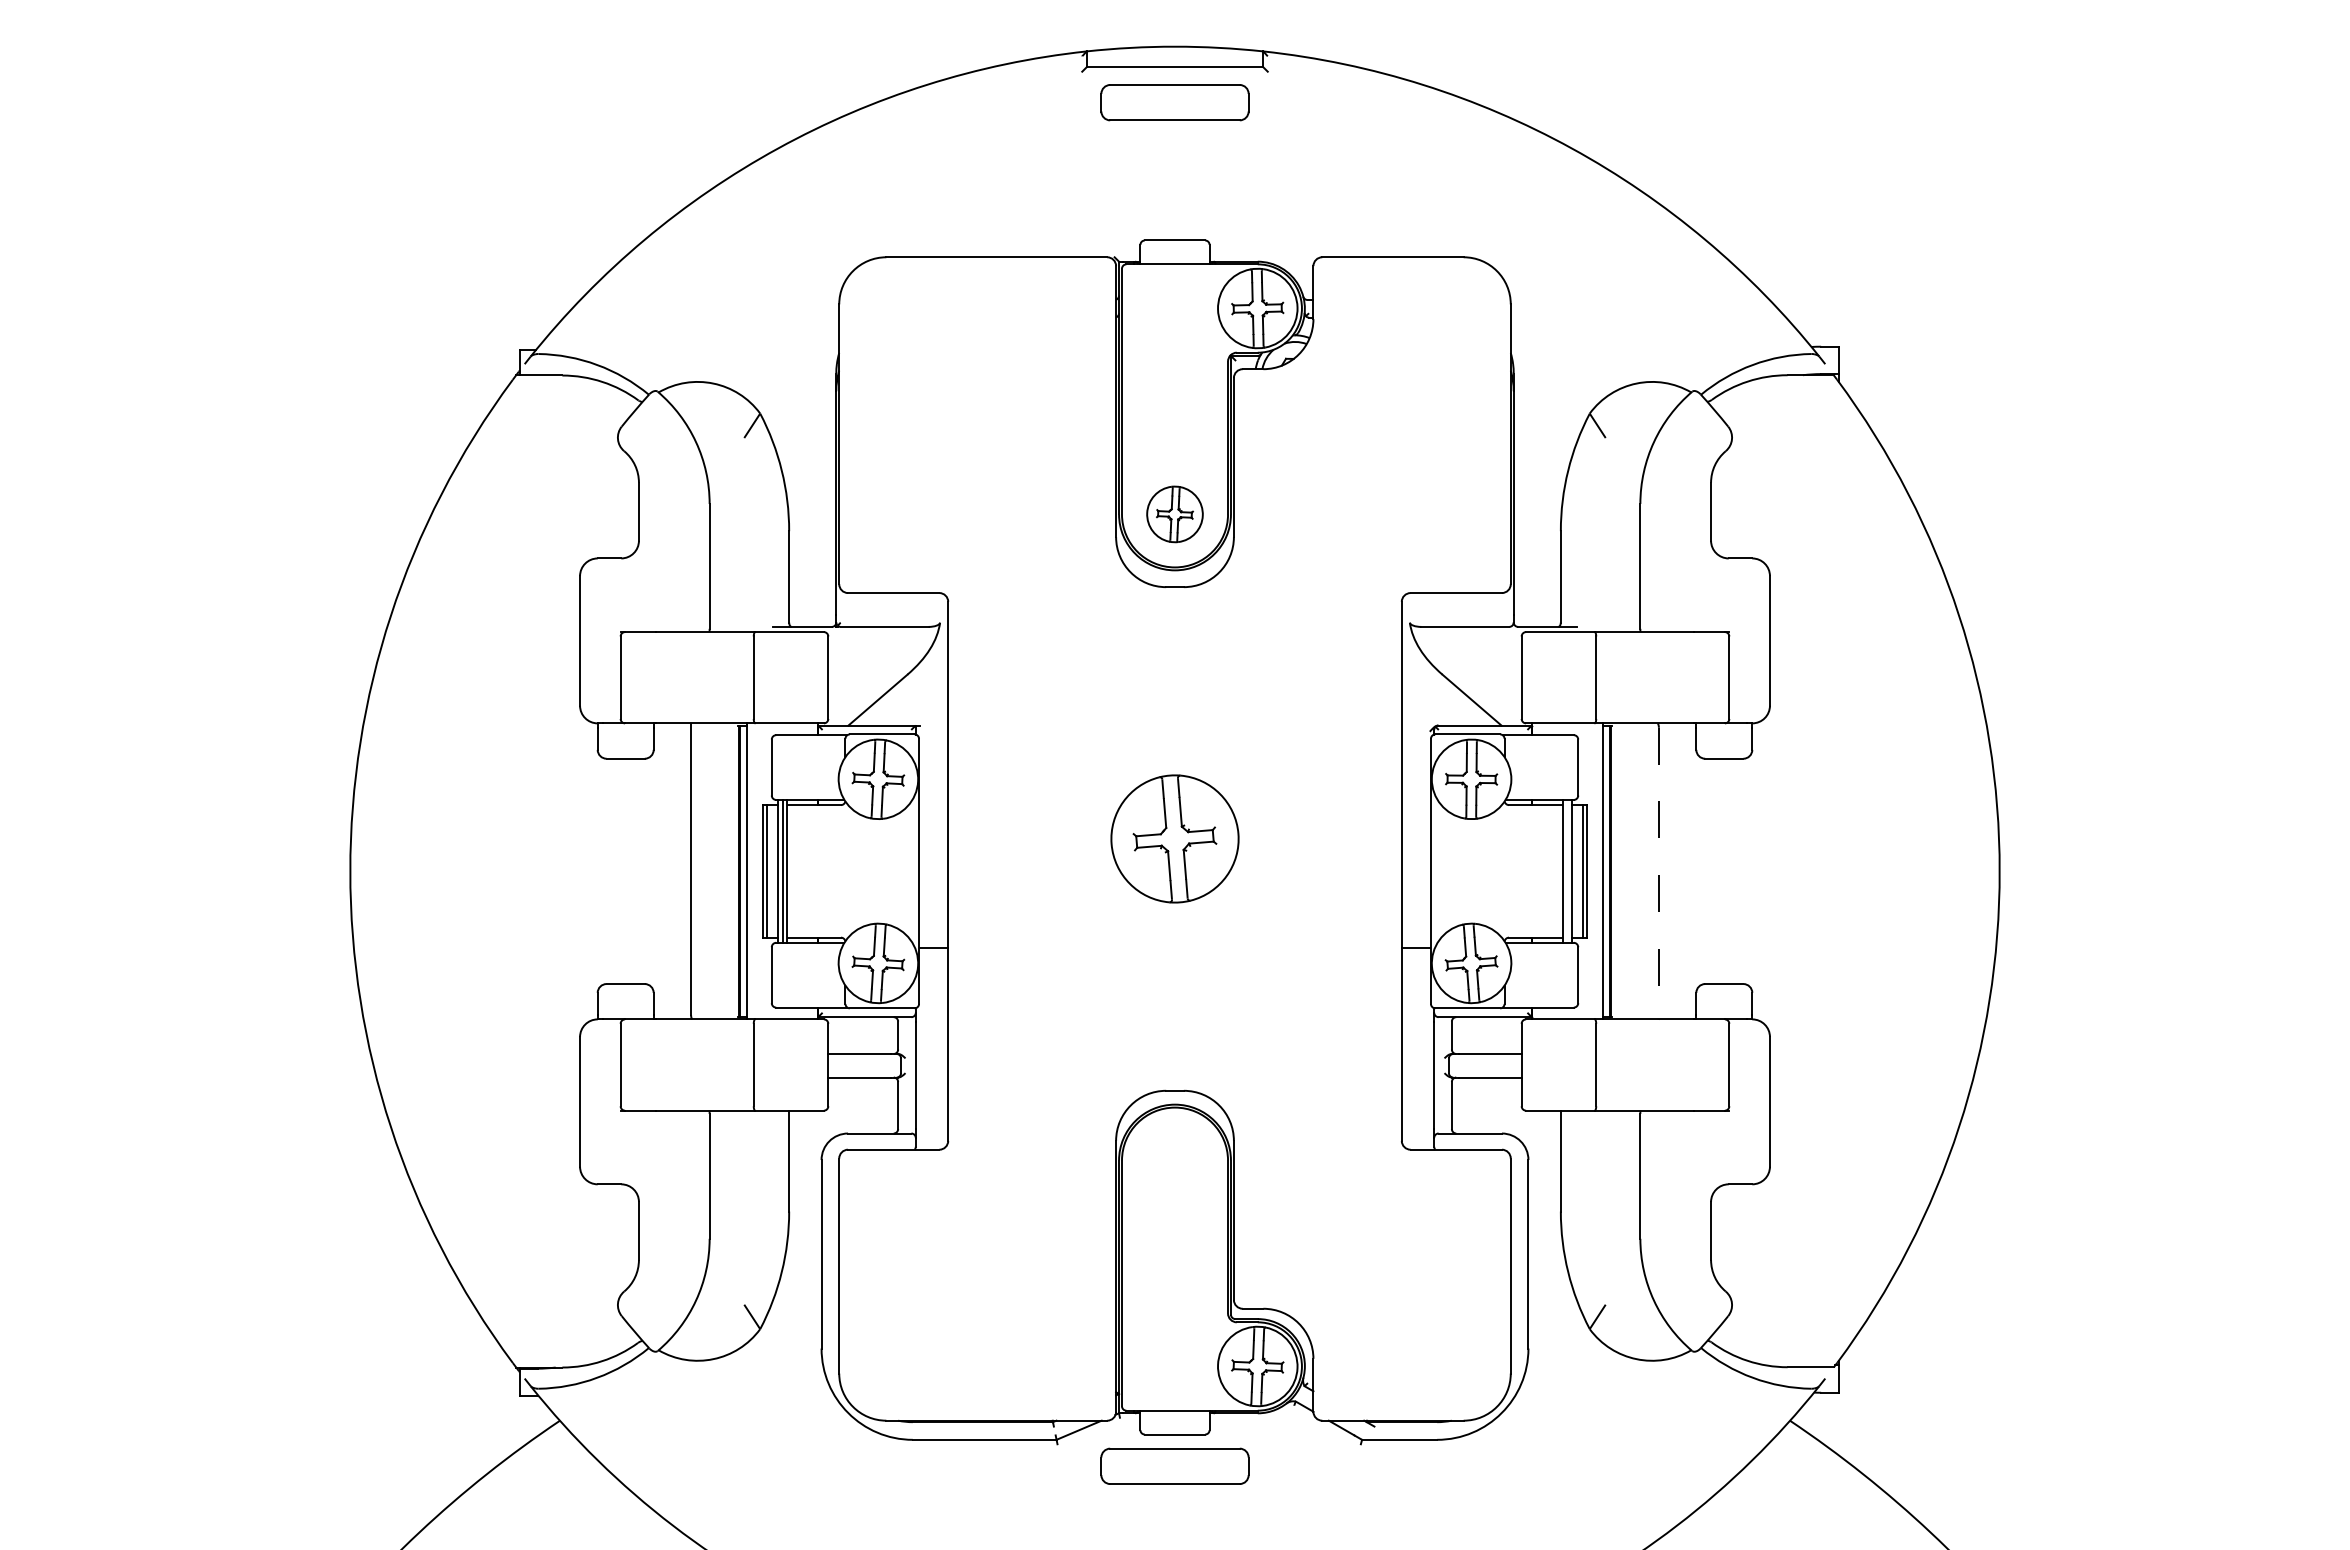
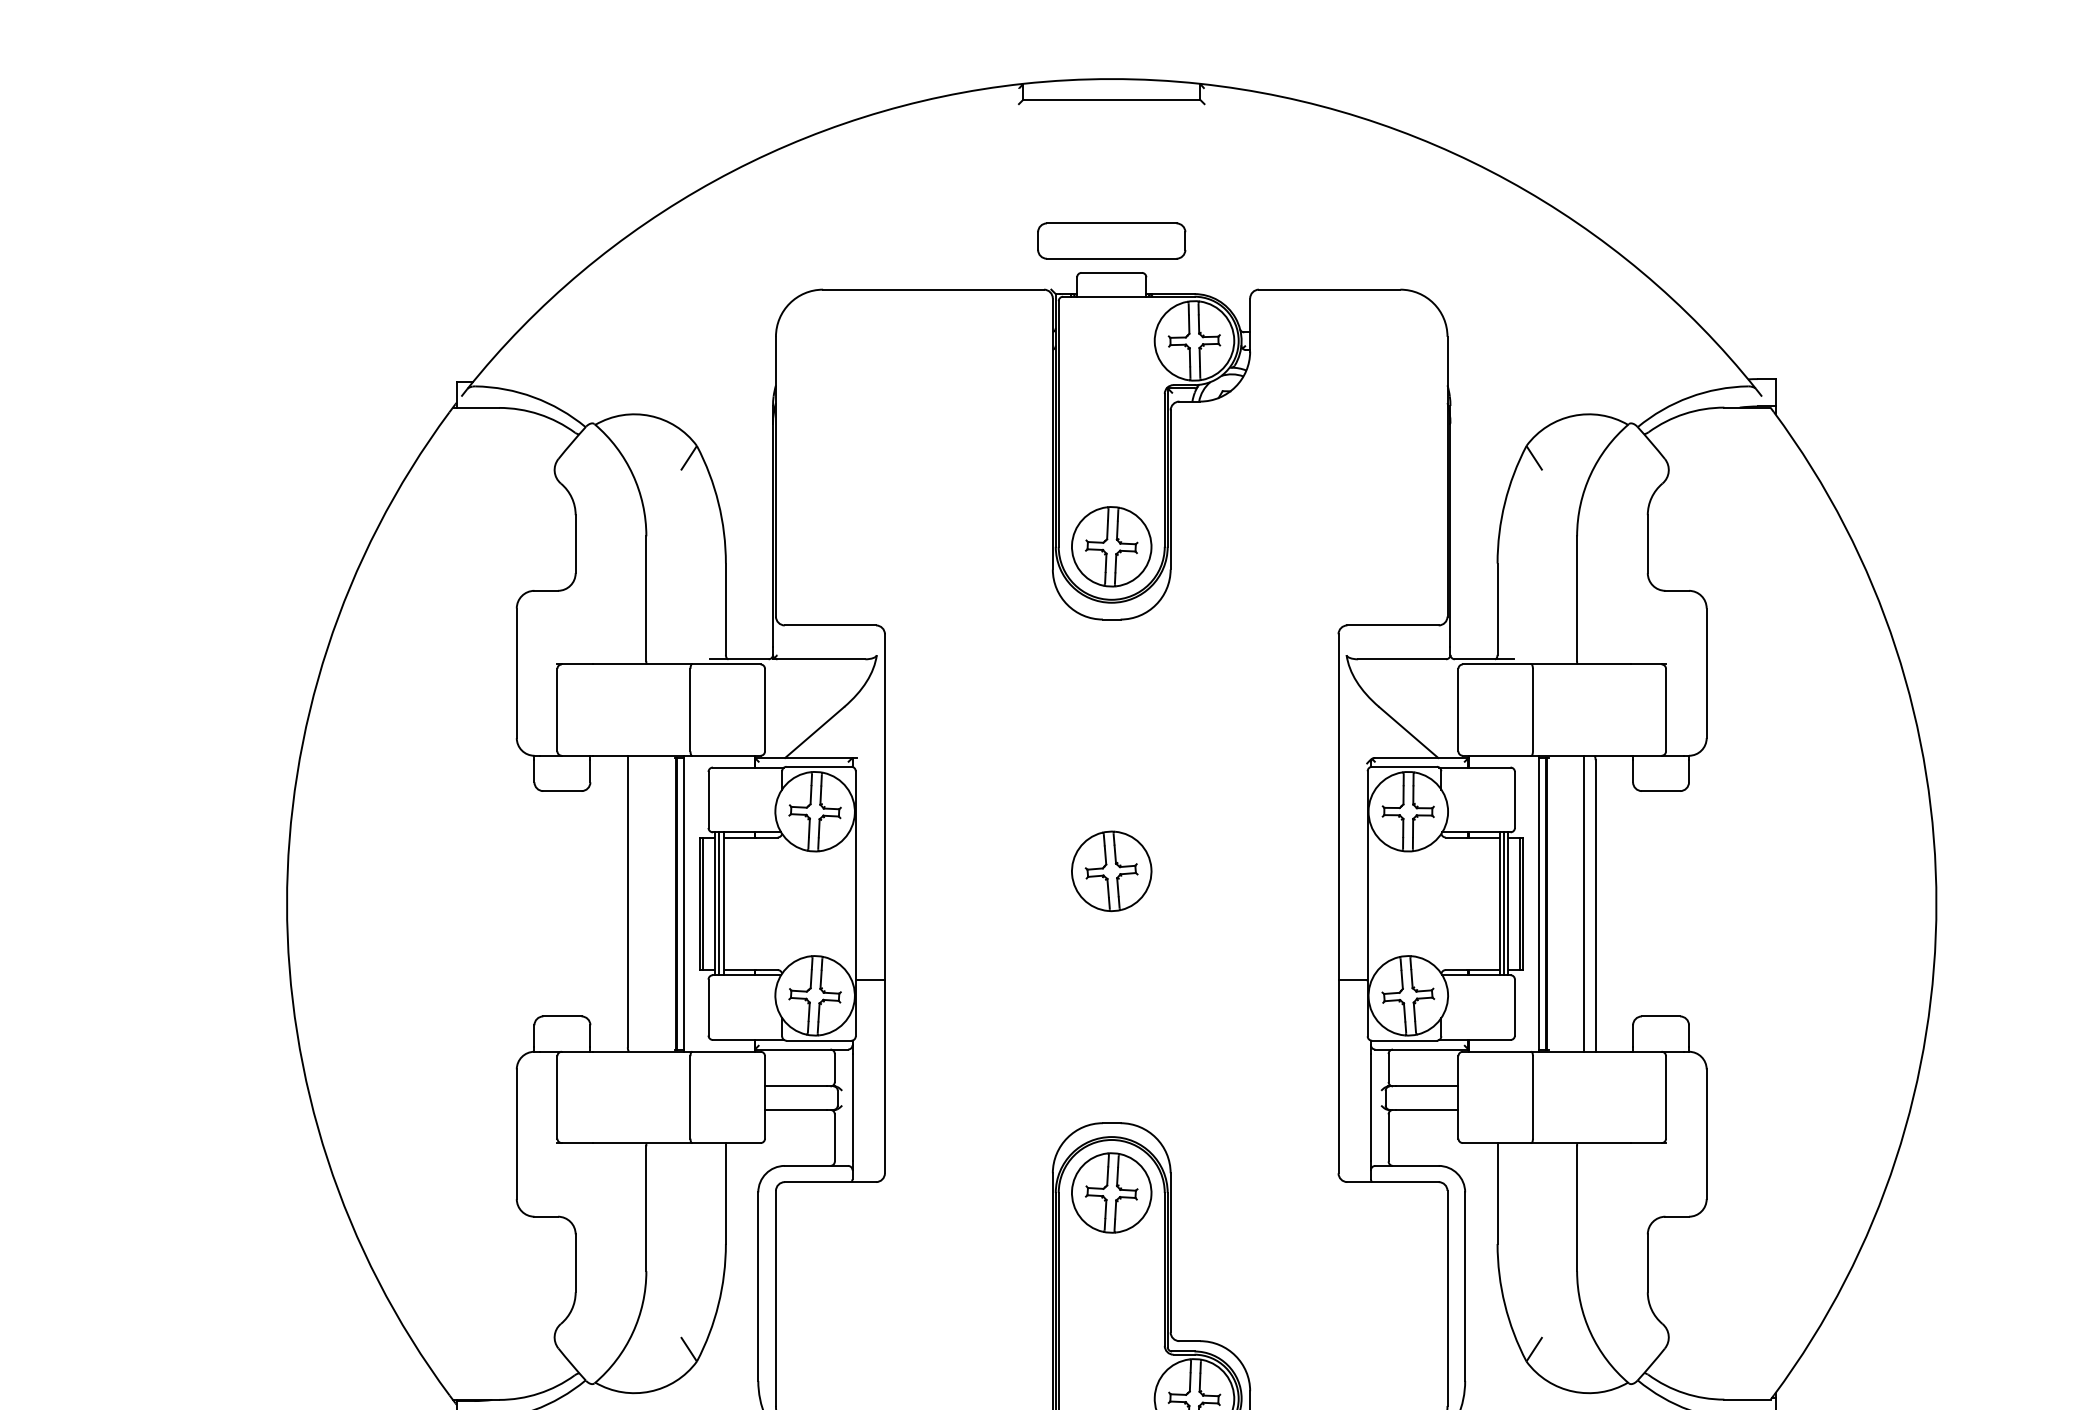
part: (1174, 102) -> (1111, 240), moved
part: (1174, 514) -> (1111, 546), size x1.43
part: (1174, 838) -> (1111, 870), size x0.62
line: (1567, 870) -> (1504, 902), added
line: (1647, 871) -> (1584, 903), added
line: (1658, 873) -> (1595, 905), dashed -> solid
part: (1174, 1160) -> (1111, 1192), added

